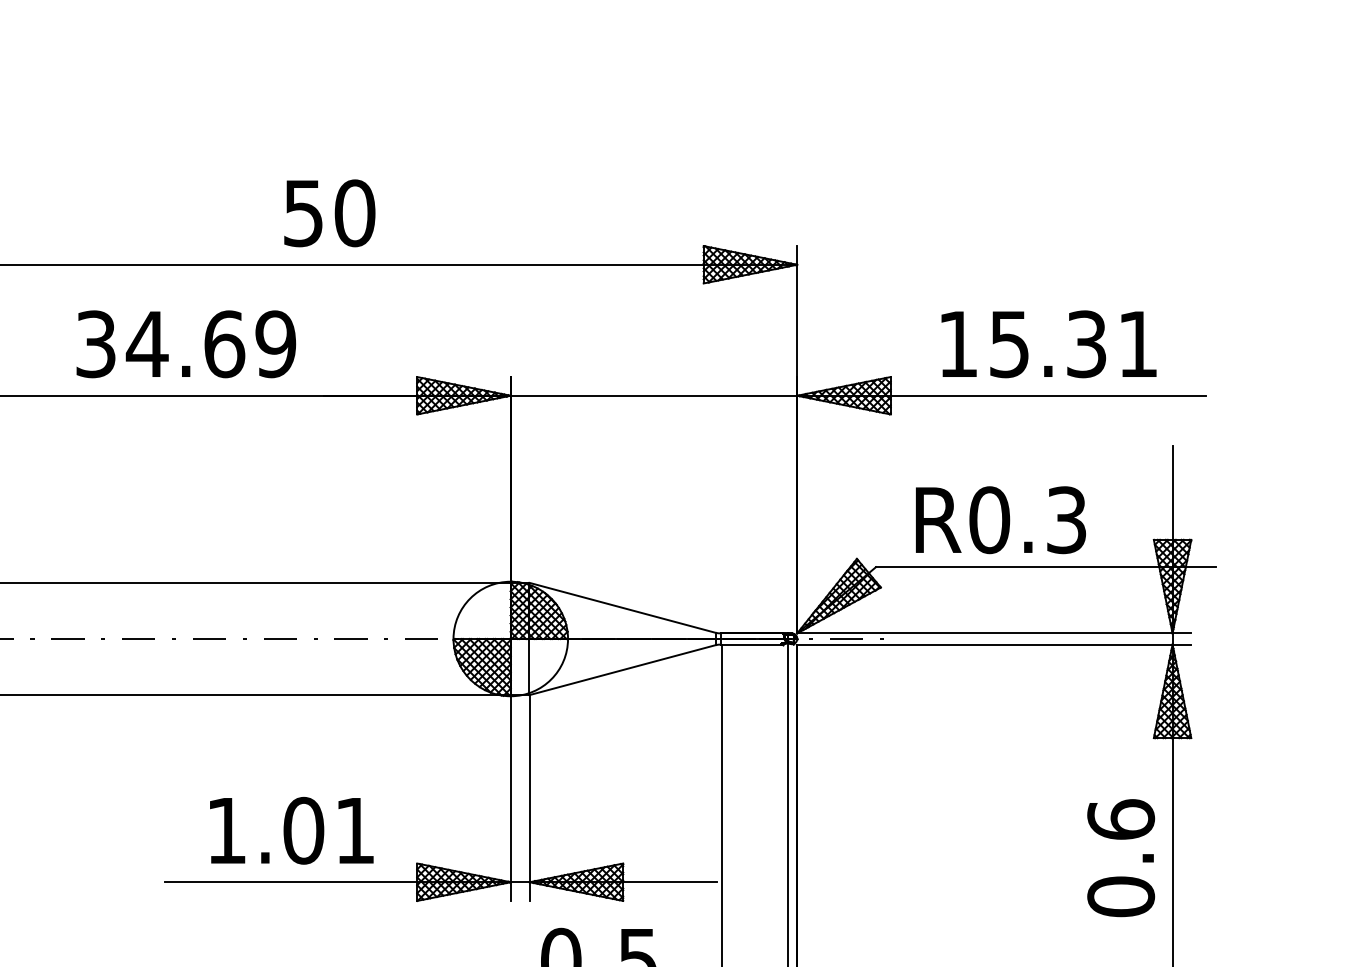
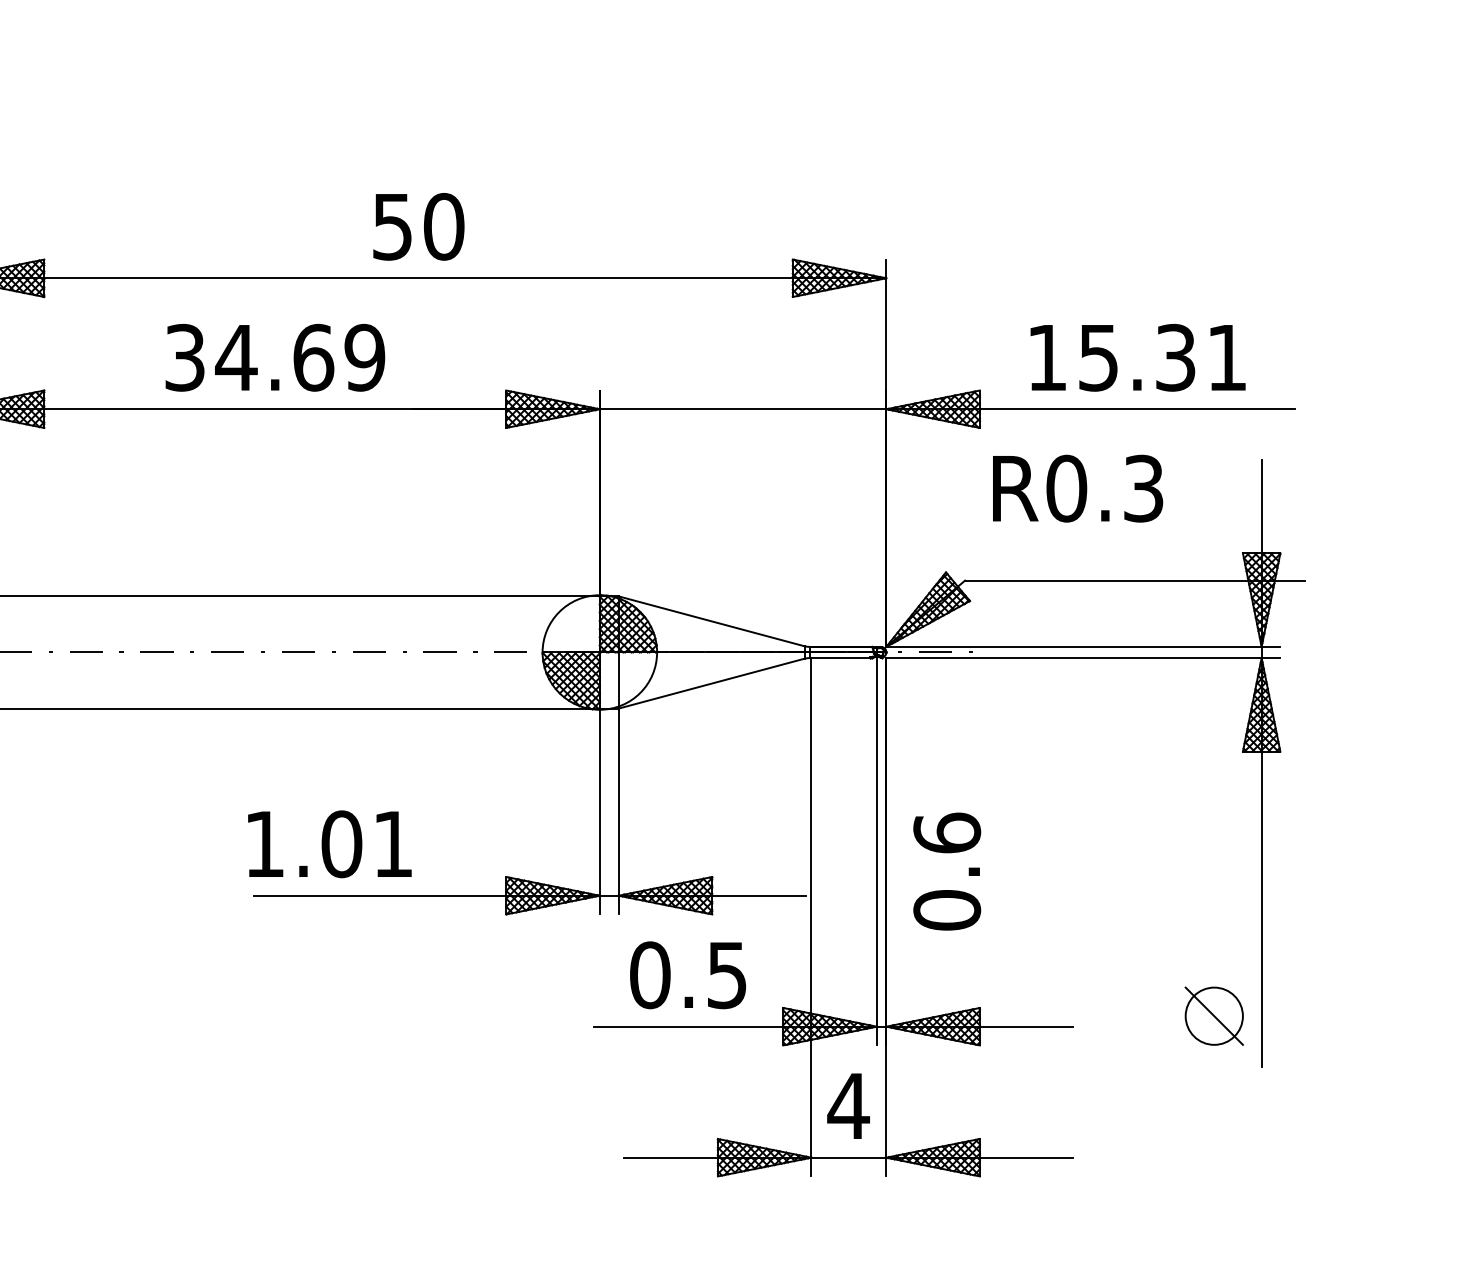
text: (1001, 520) -> (1078, 488), moved
text: (291, 831) -> (329, 844), moved
text: (1121, 858) -> (947, 871), moved

